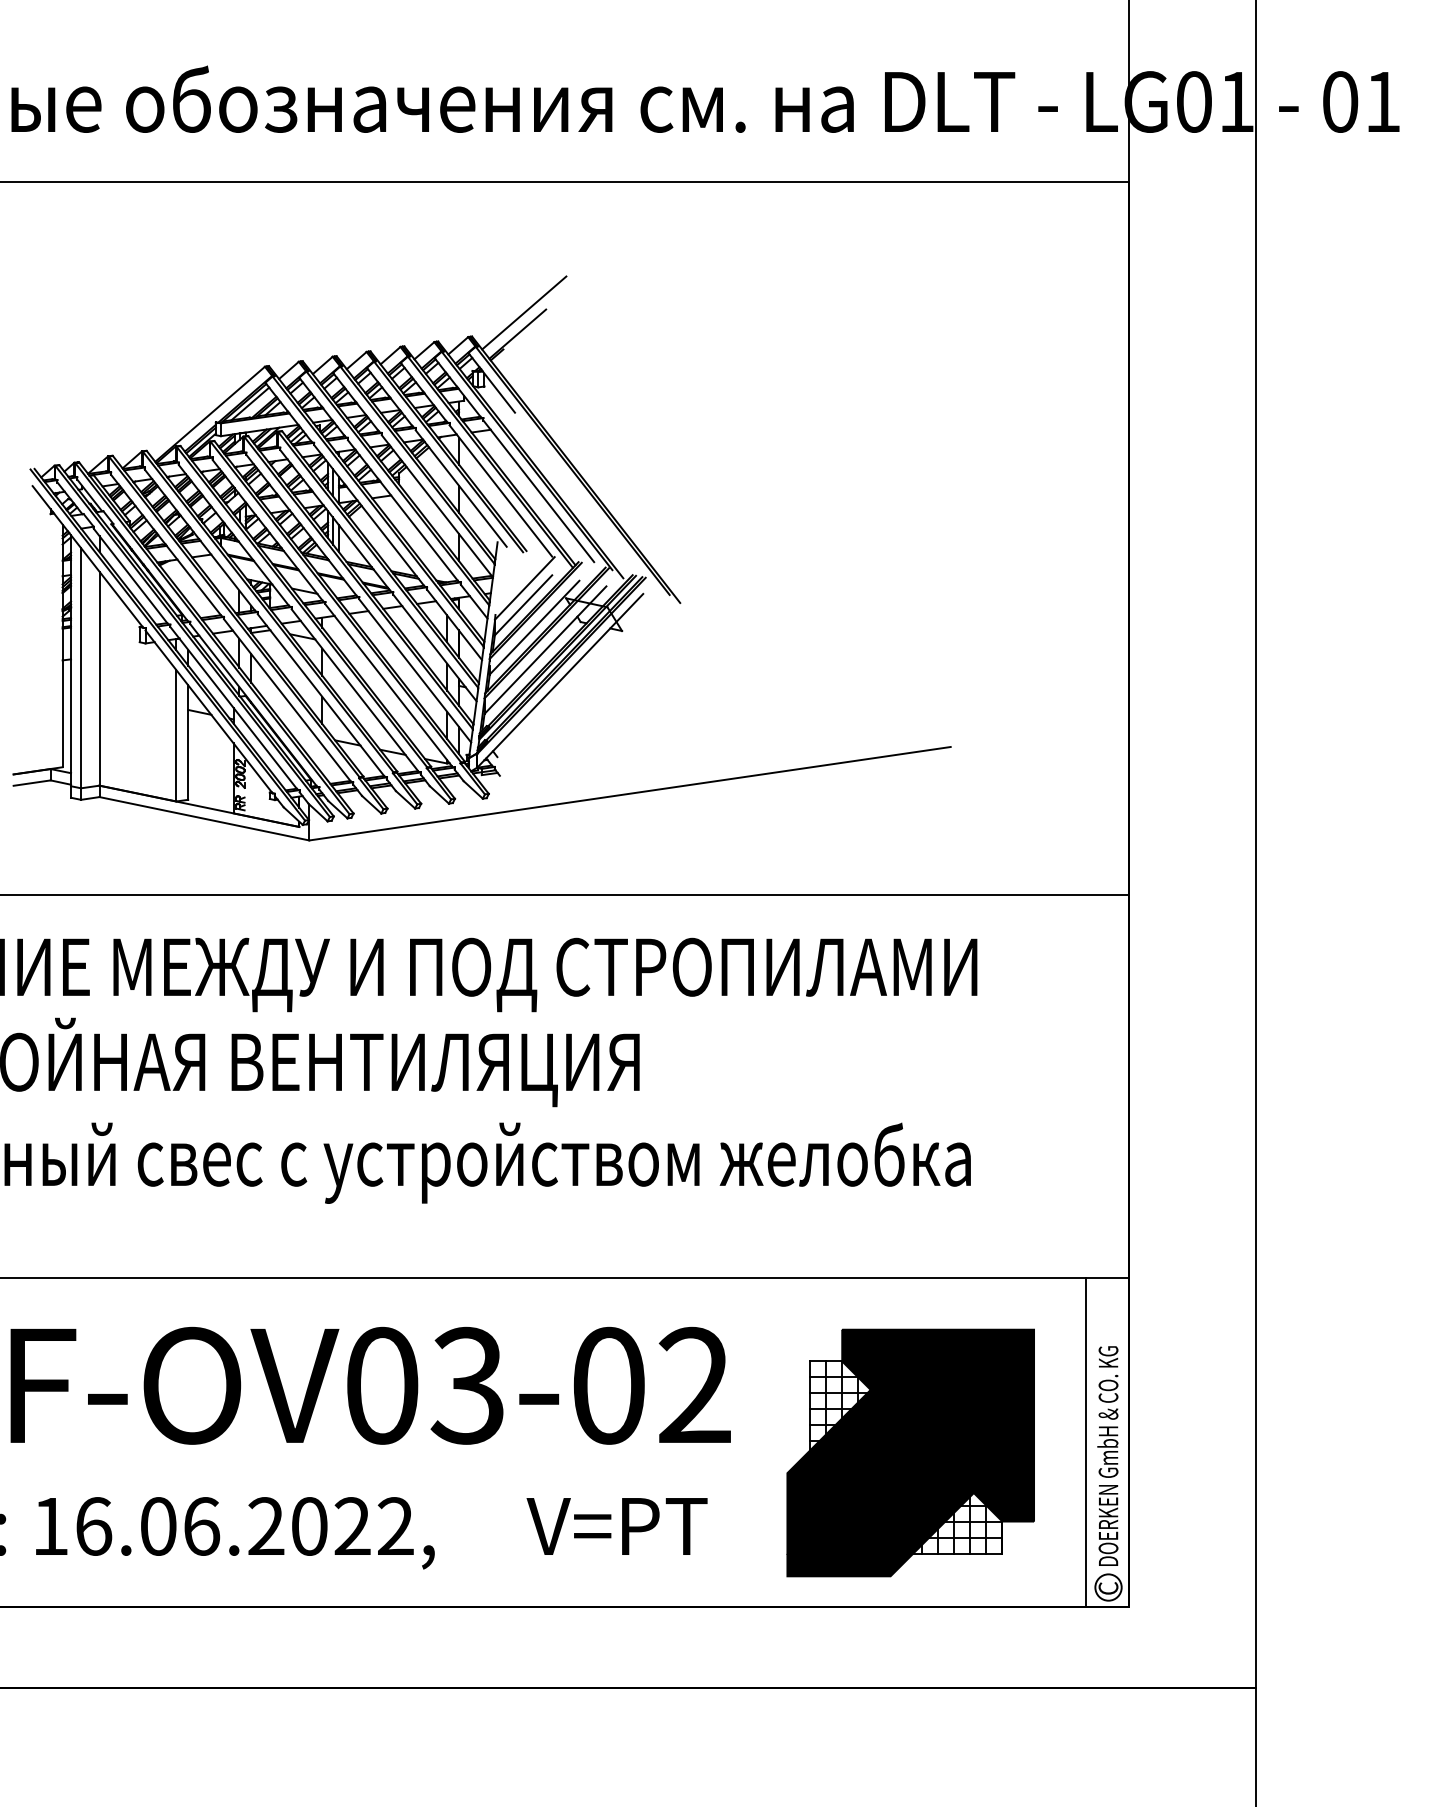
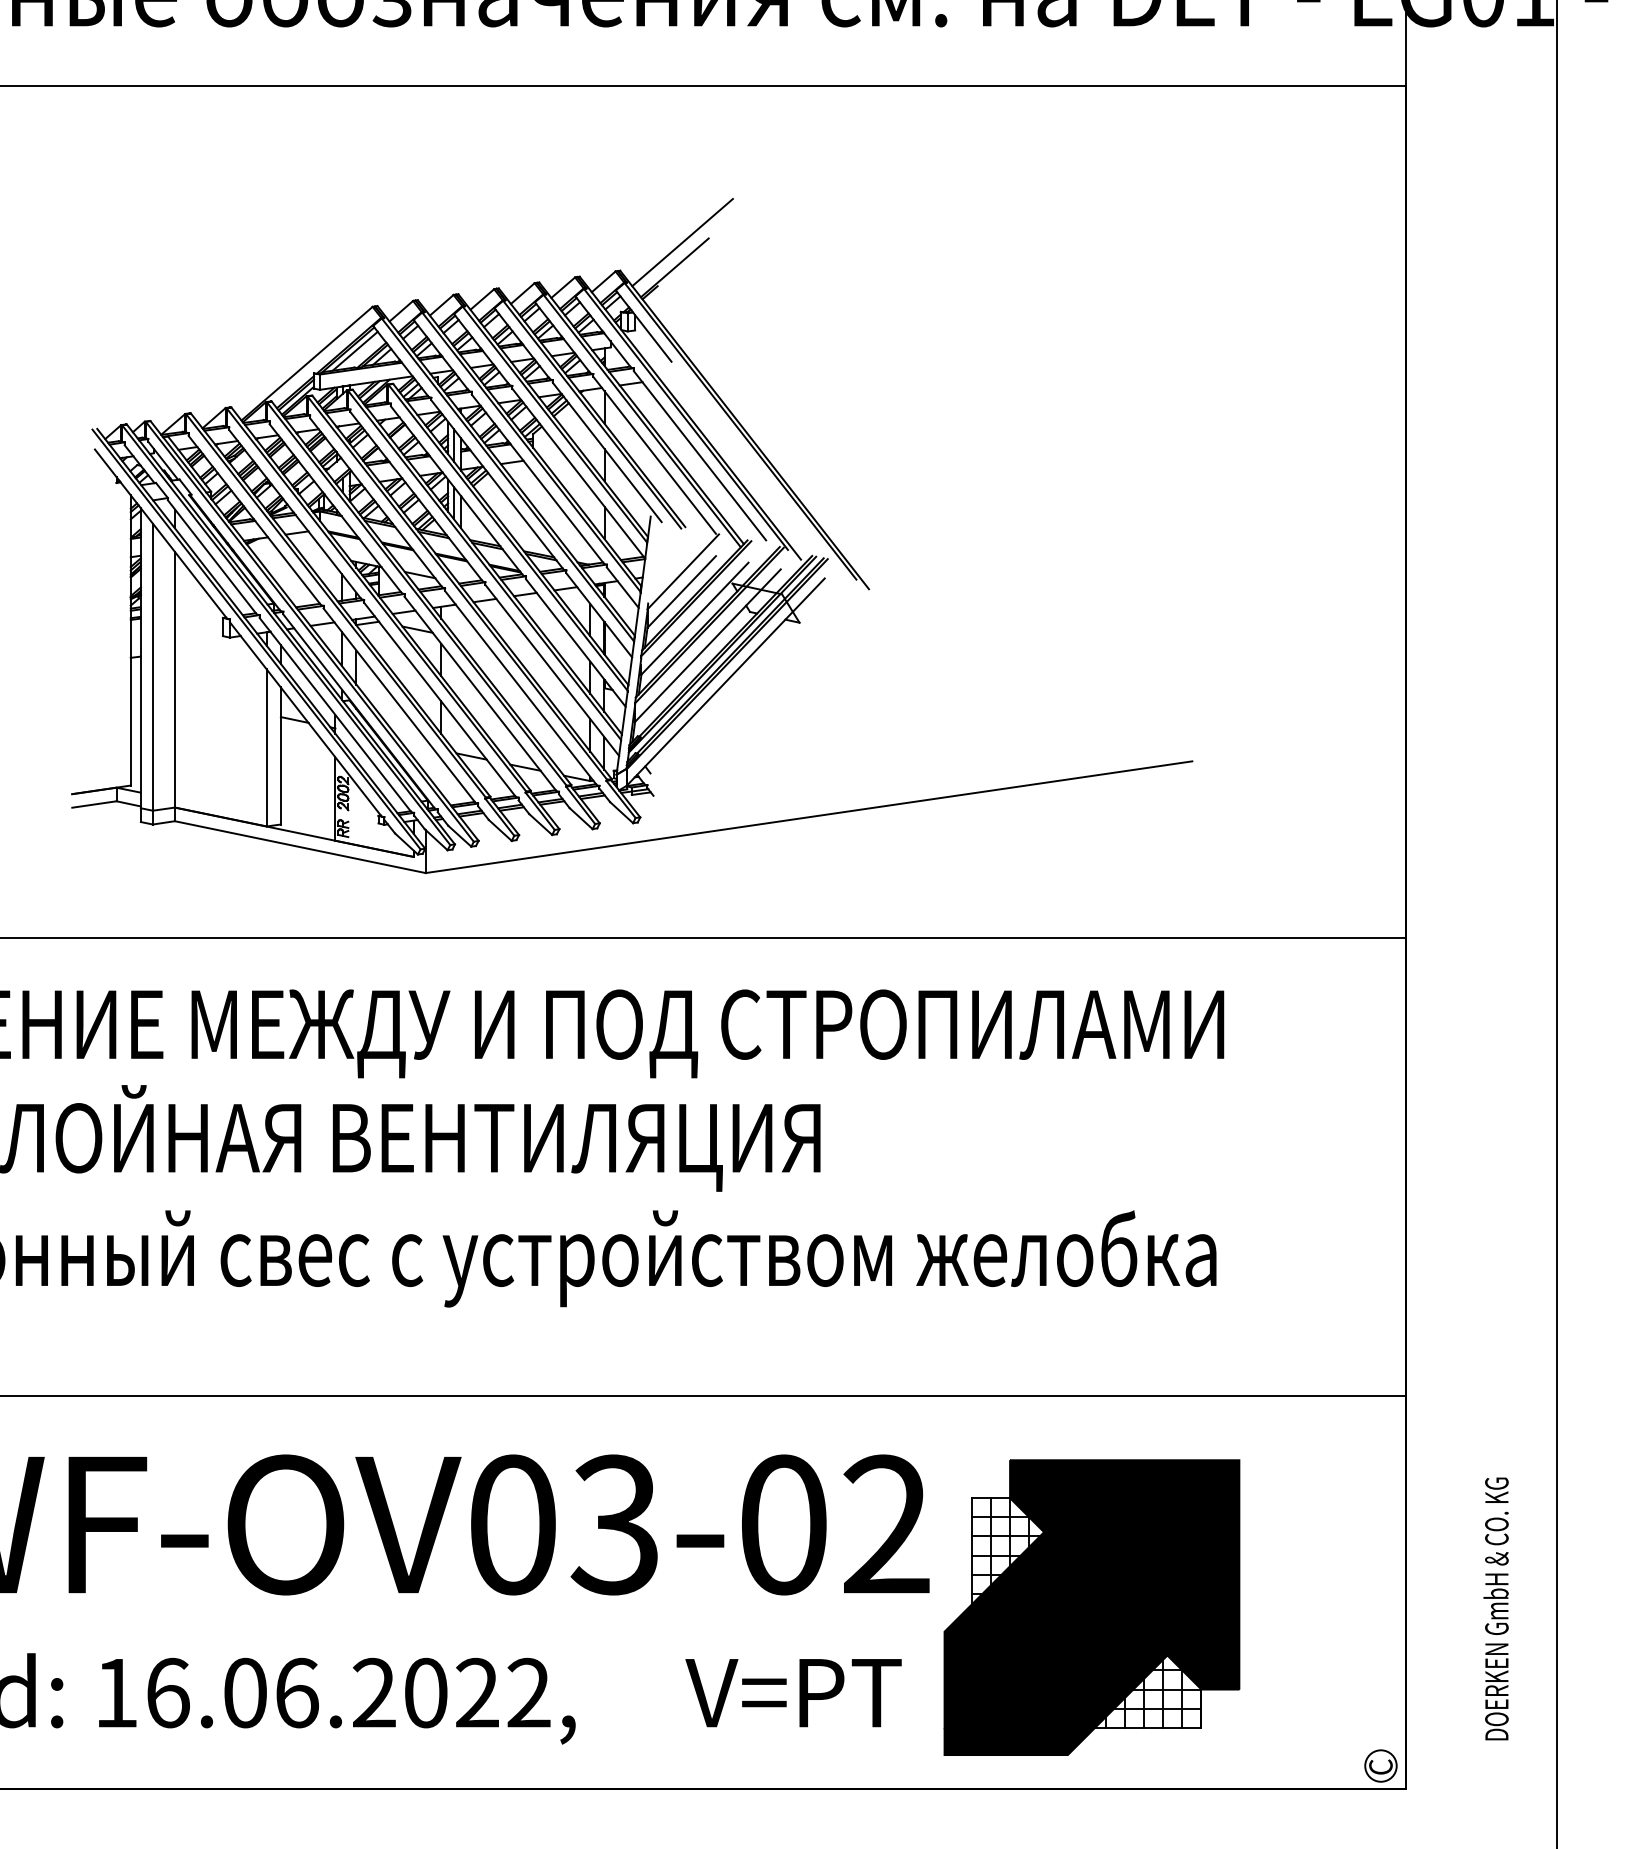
line: (1085, 1442) -> (1353, 1592), removed
part: (910, 1452) -> (1091, 1607), moved
text: (1107, 1455) -> (1495, 1608), moved

